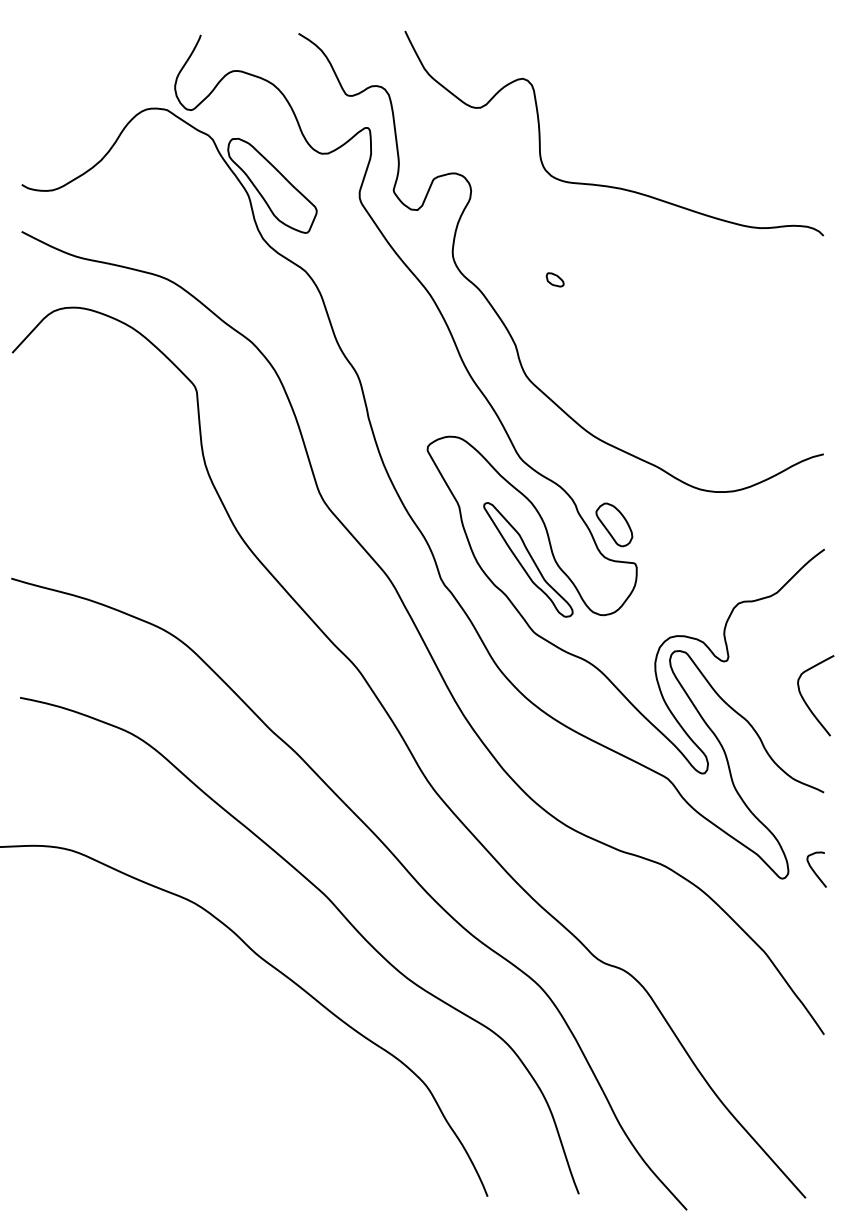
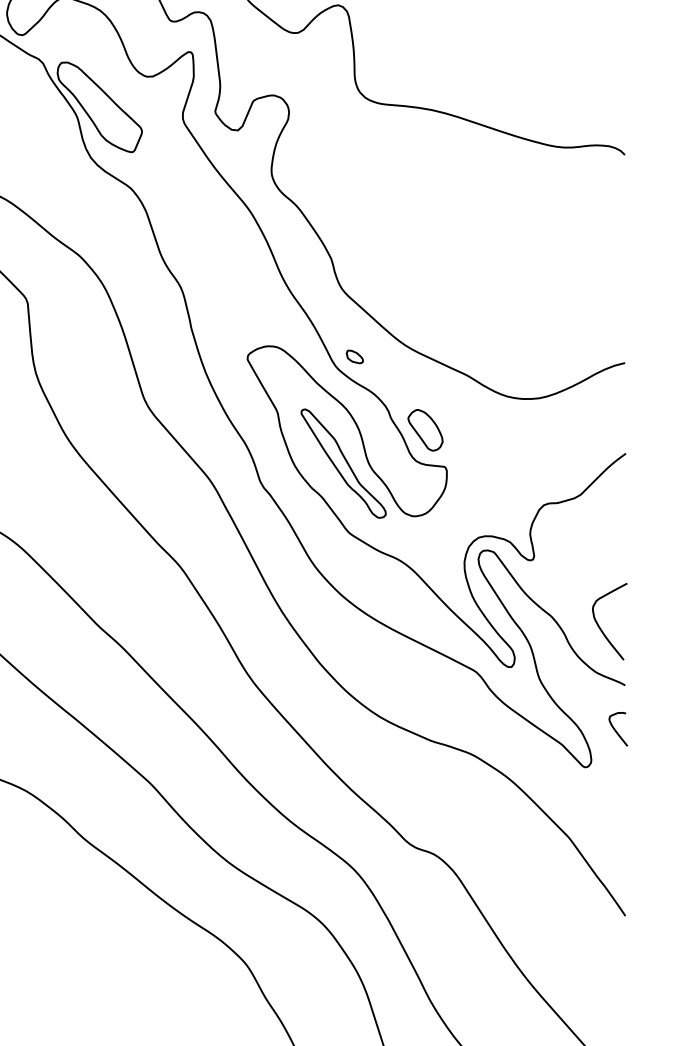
part: (554, 279) -> (354, 356), moved
curve: (805, 700) -> (600, 626), moved
curve: (814, 870) -> (616, 730), moved

